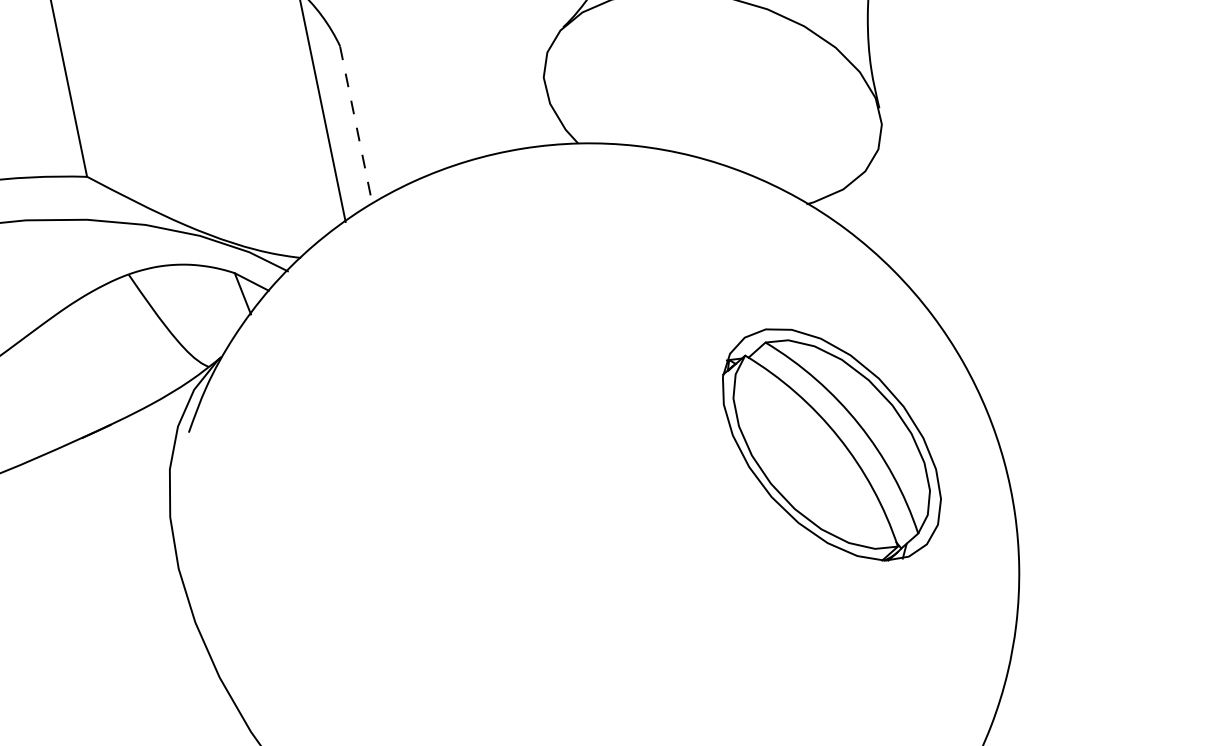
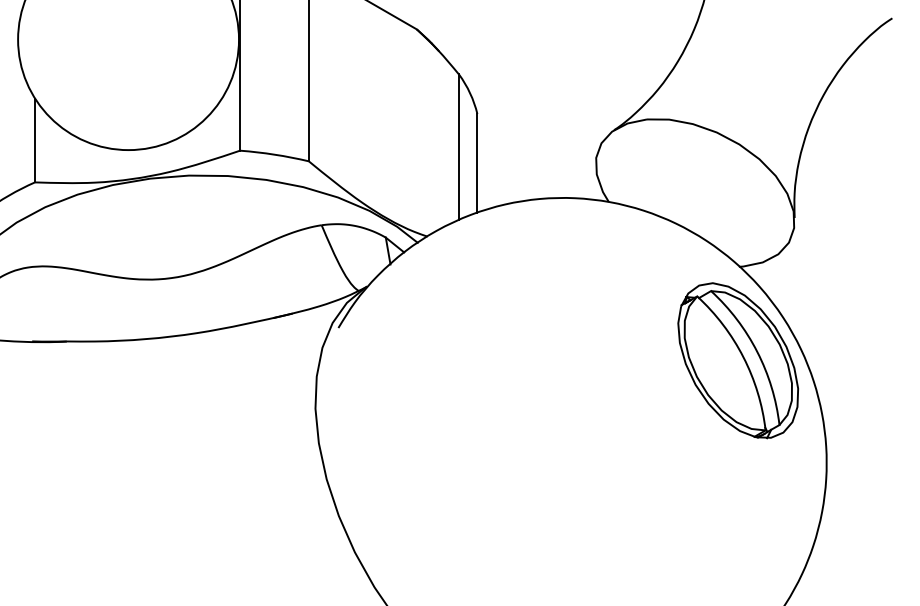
line: (356, 126) -> (477, 164), dashed -> solid
part: (830, 444) -> (737, 360), moved

